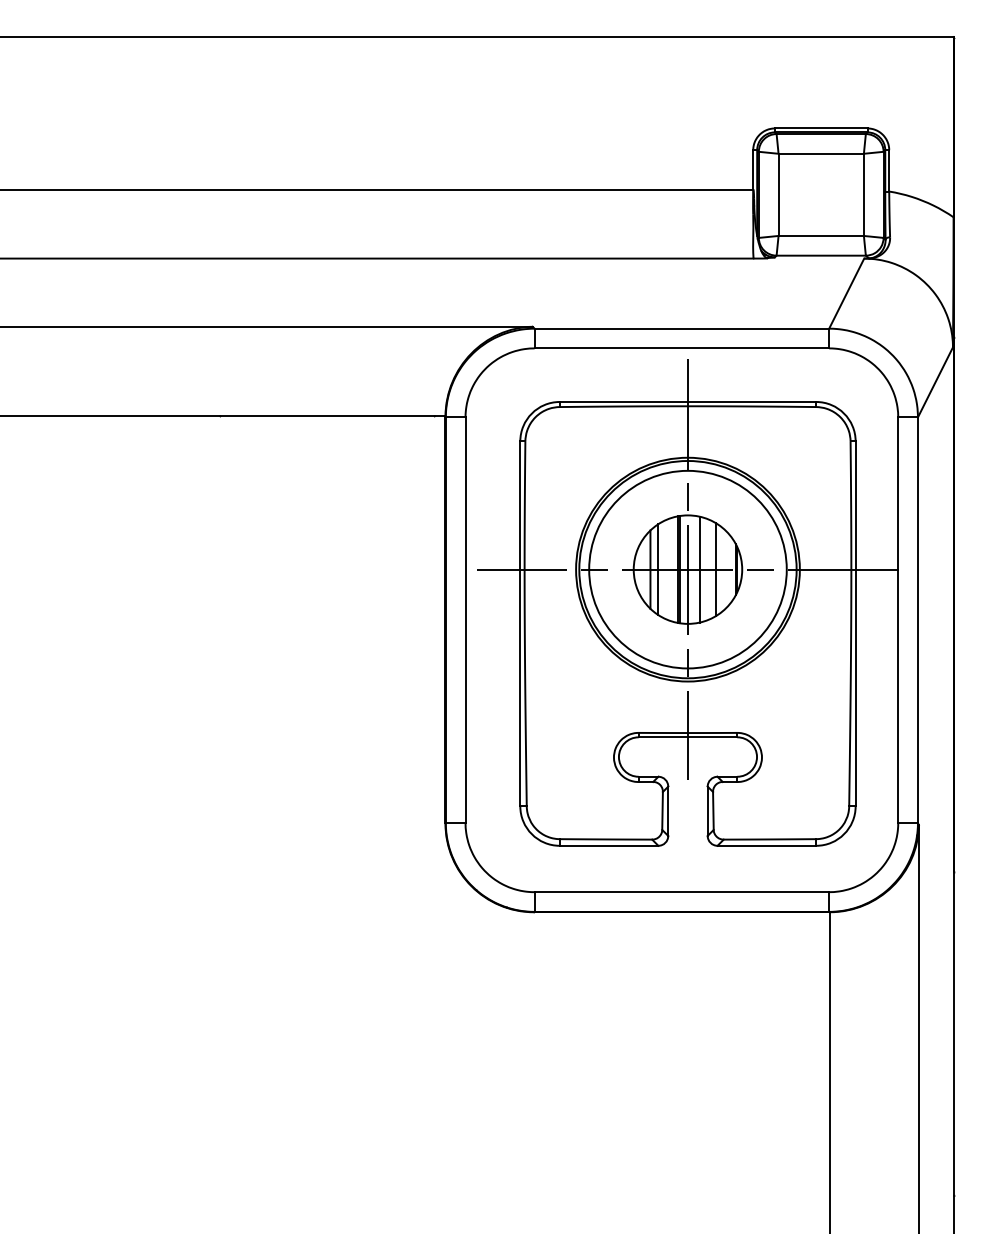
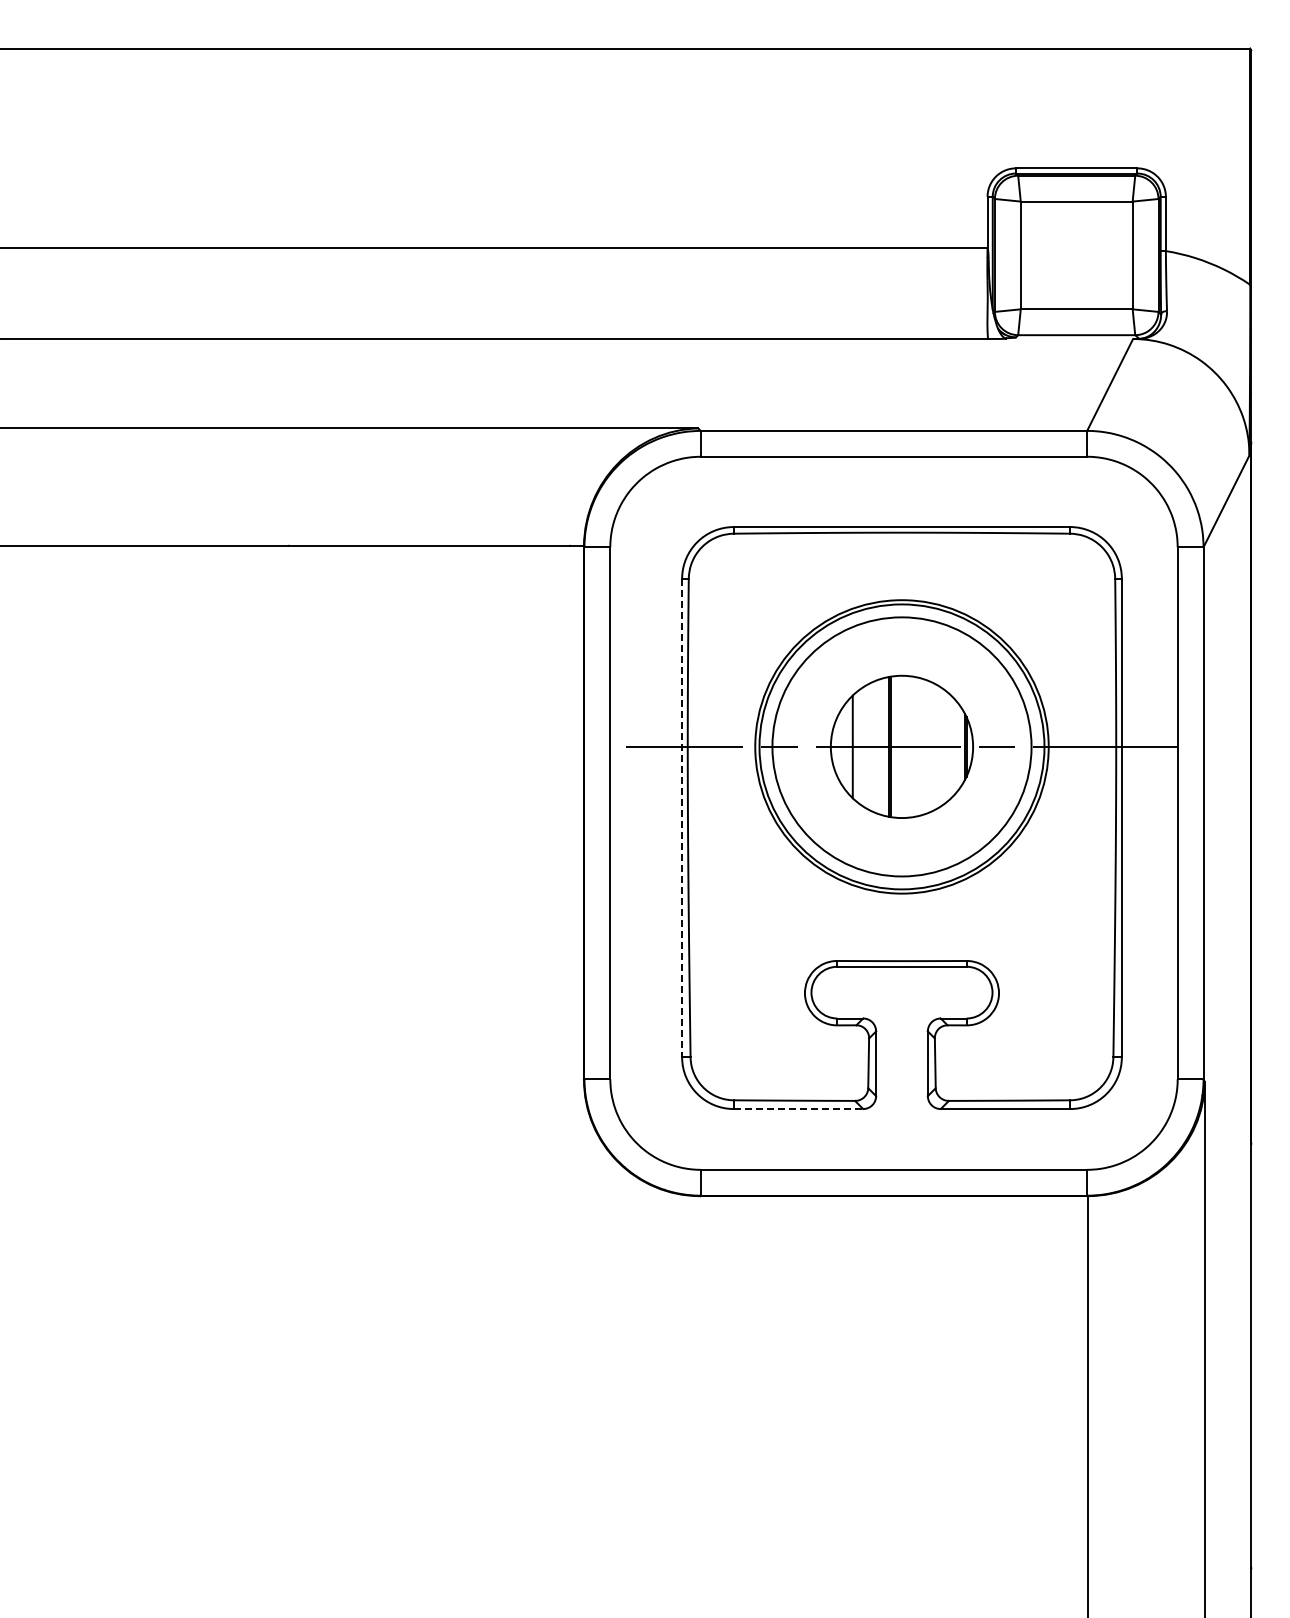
line: (658, 569) -> (863, 746), removed
line: (687, 569) -> (901, 746), removed
line: (699, 569) -> (917, 746), removed
line: (716, 569) -> (939, 746), removed
line: (520, 624) -> (682, 818), solid -> dashed
line: (609, 846) -> (798, 1109), solid -> dashed

